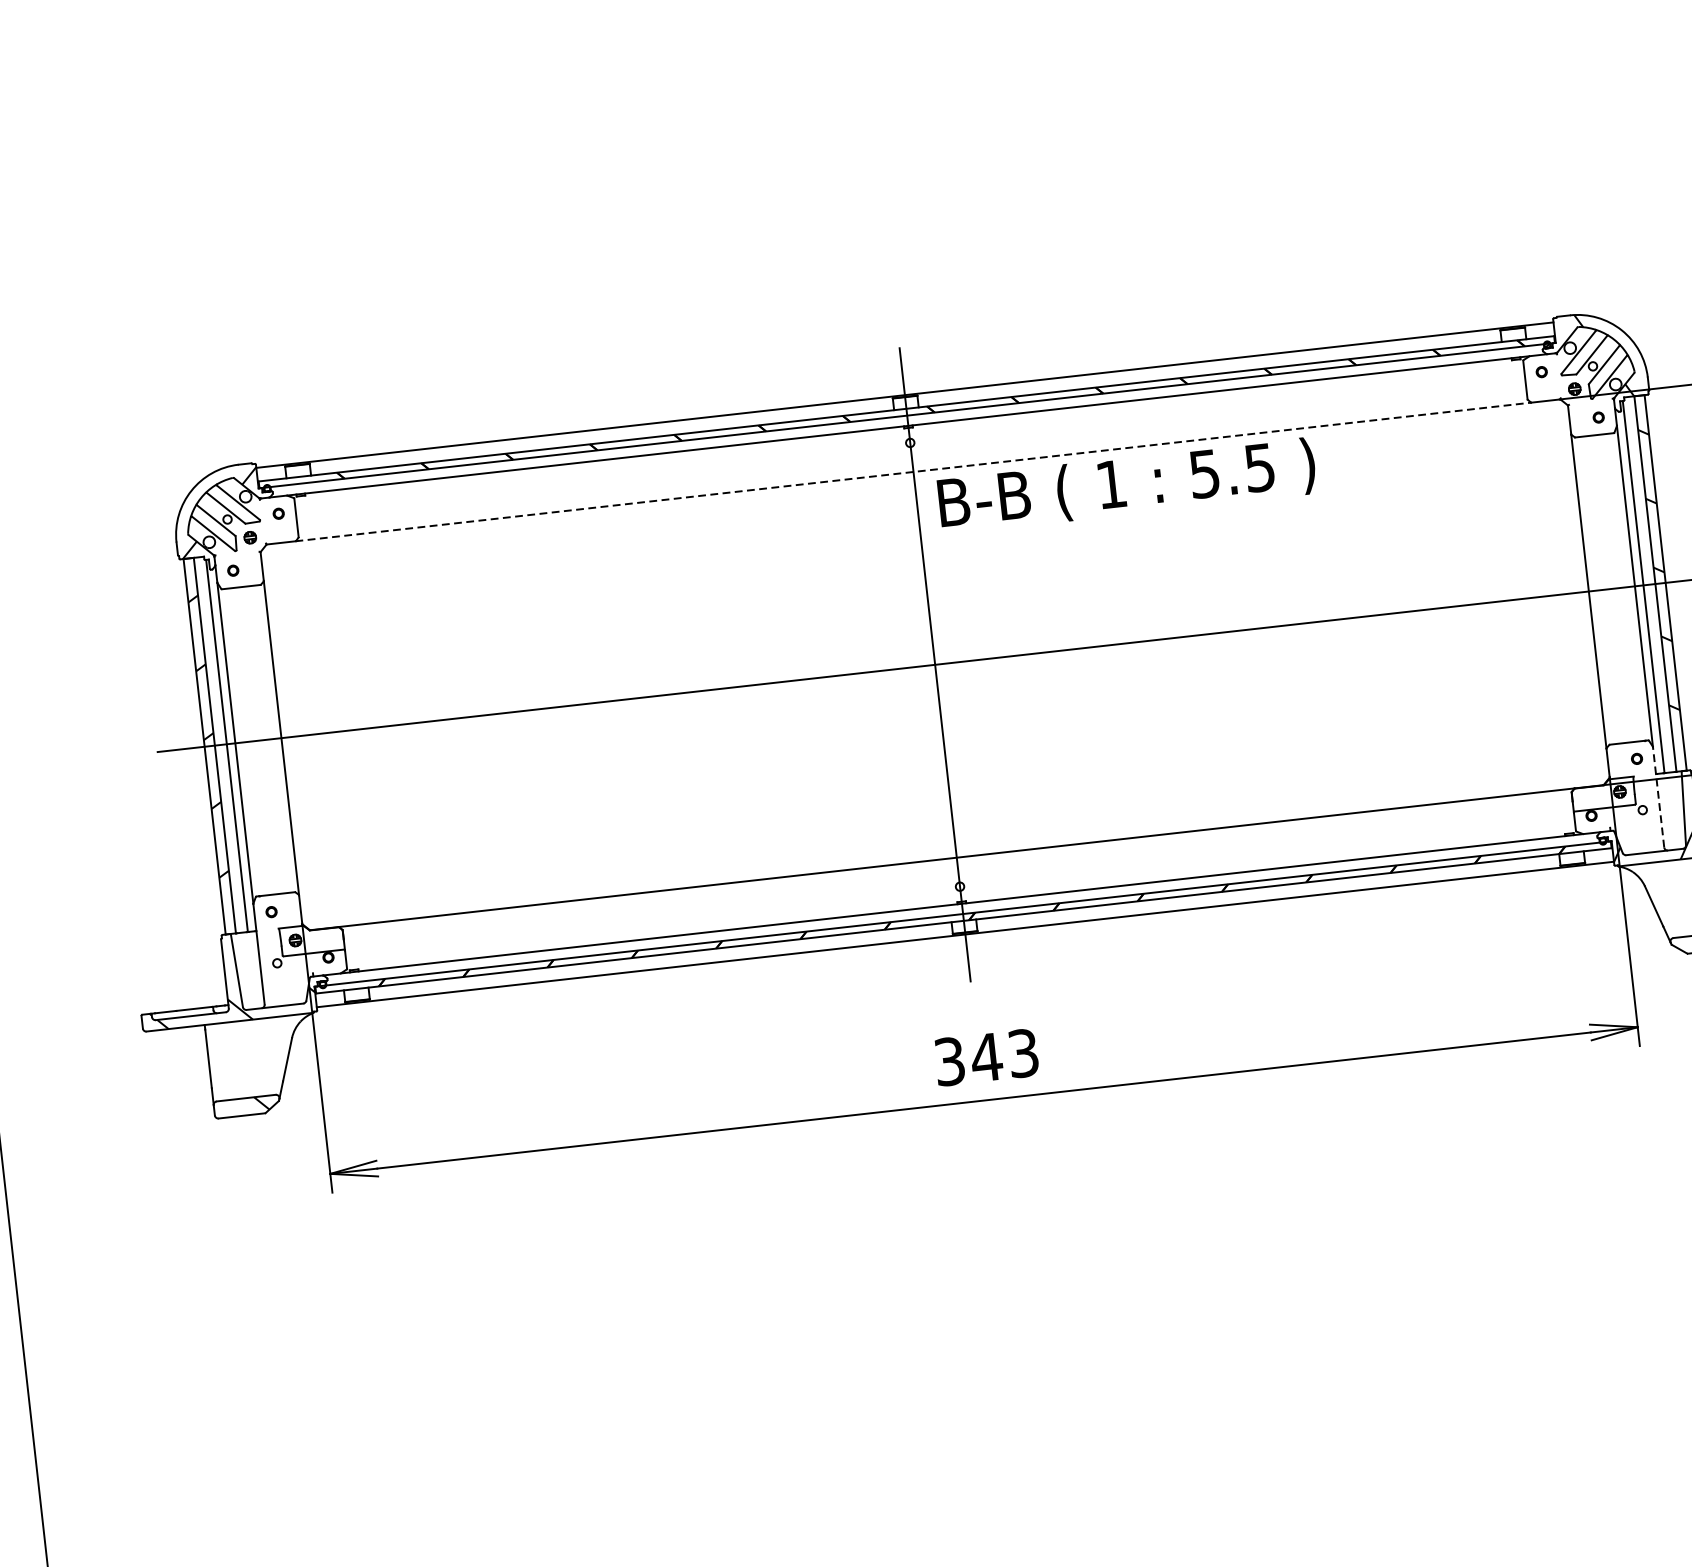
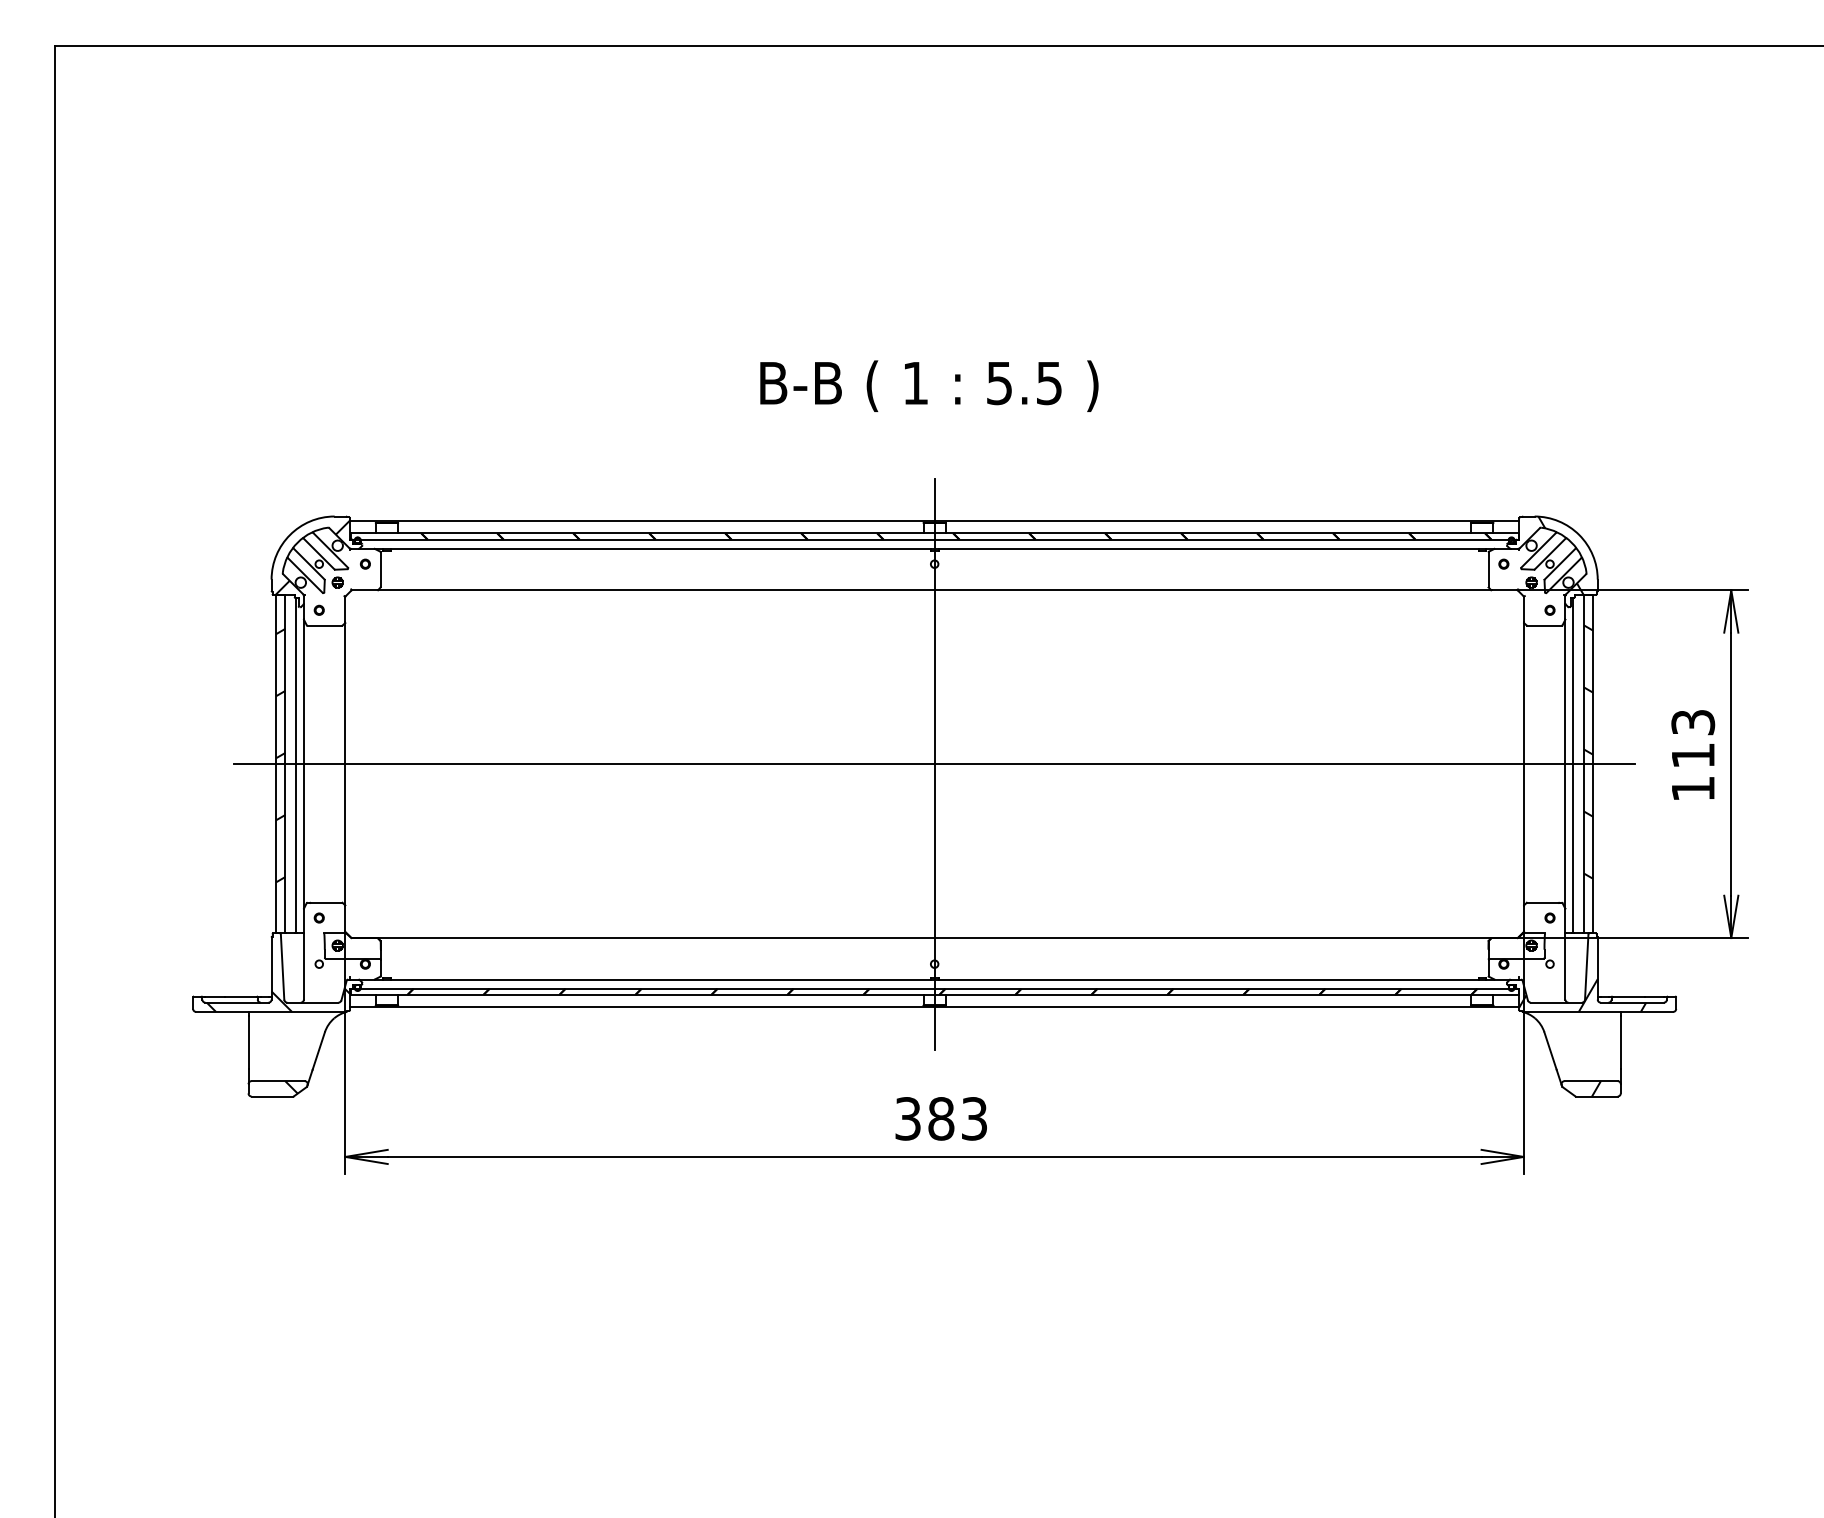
line: (914, 472) -> (935, 590), dashed -> solid
text: (1127, 485) -> (929, 385), moved
line: (1658, 796) -> (1565, 953), dashed -> solid
text: (986, 1057) -> (941, 1118), 343 -> 383

